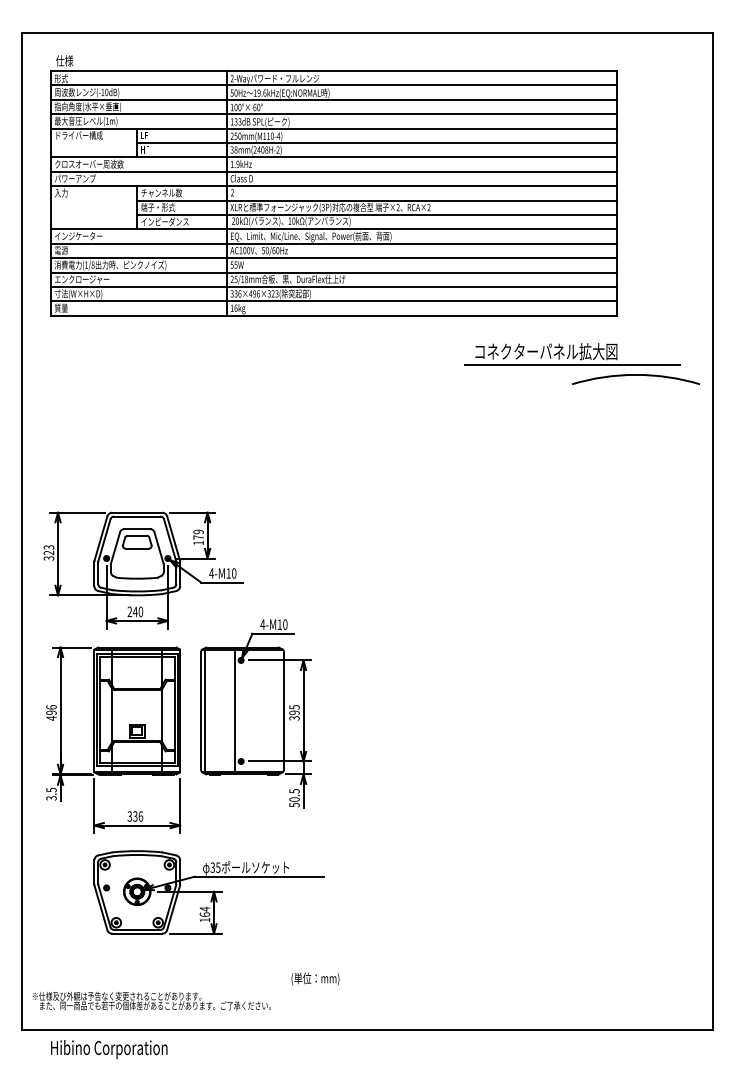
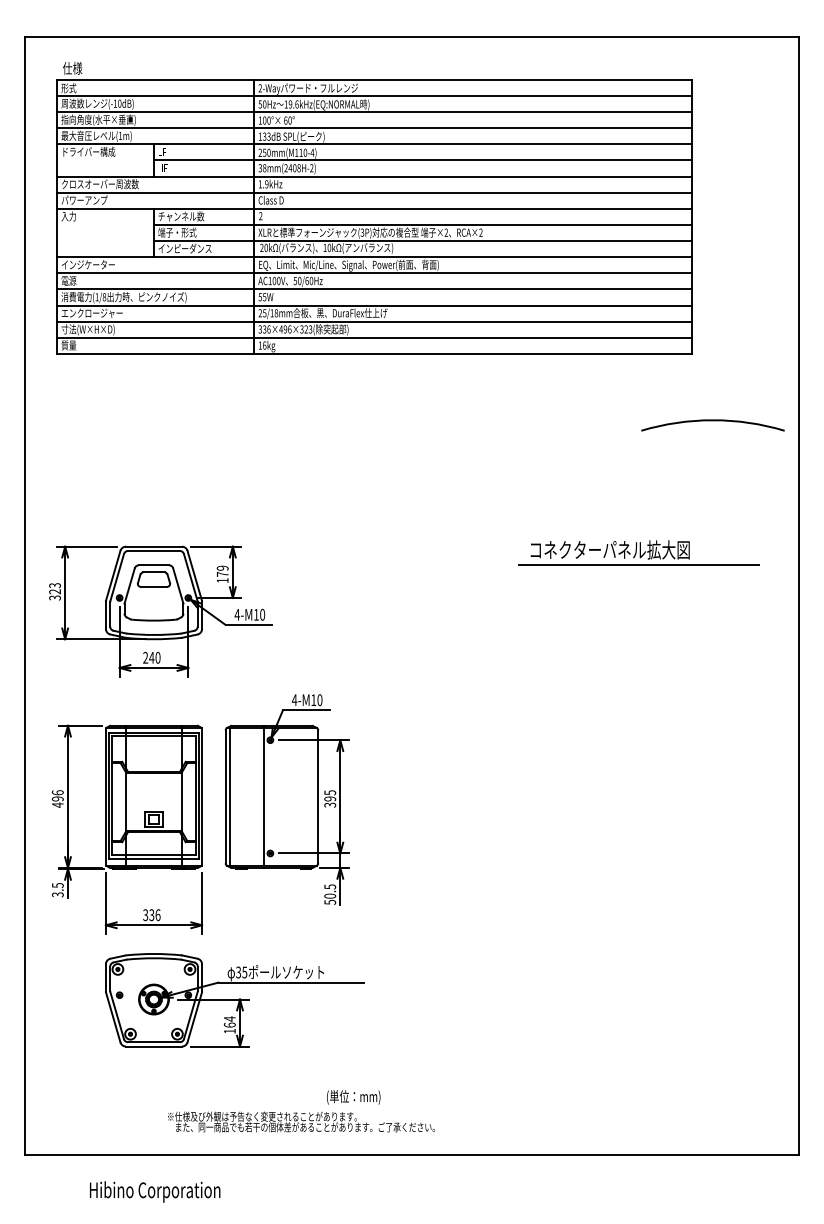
part: (572, 354) -> (639, 553), moved
part: (143, 570) -> (160, 611), moved
text: (151, 1000) -> (301, 1121), moved
text: (109, 1049) -> (155, 1191), moved

